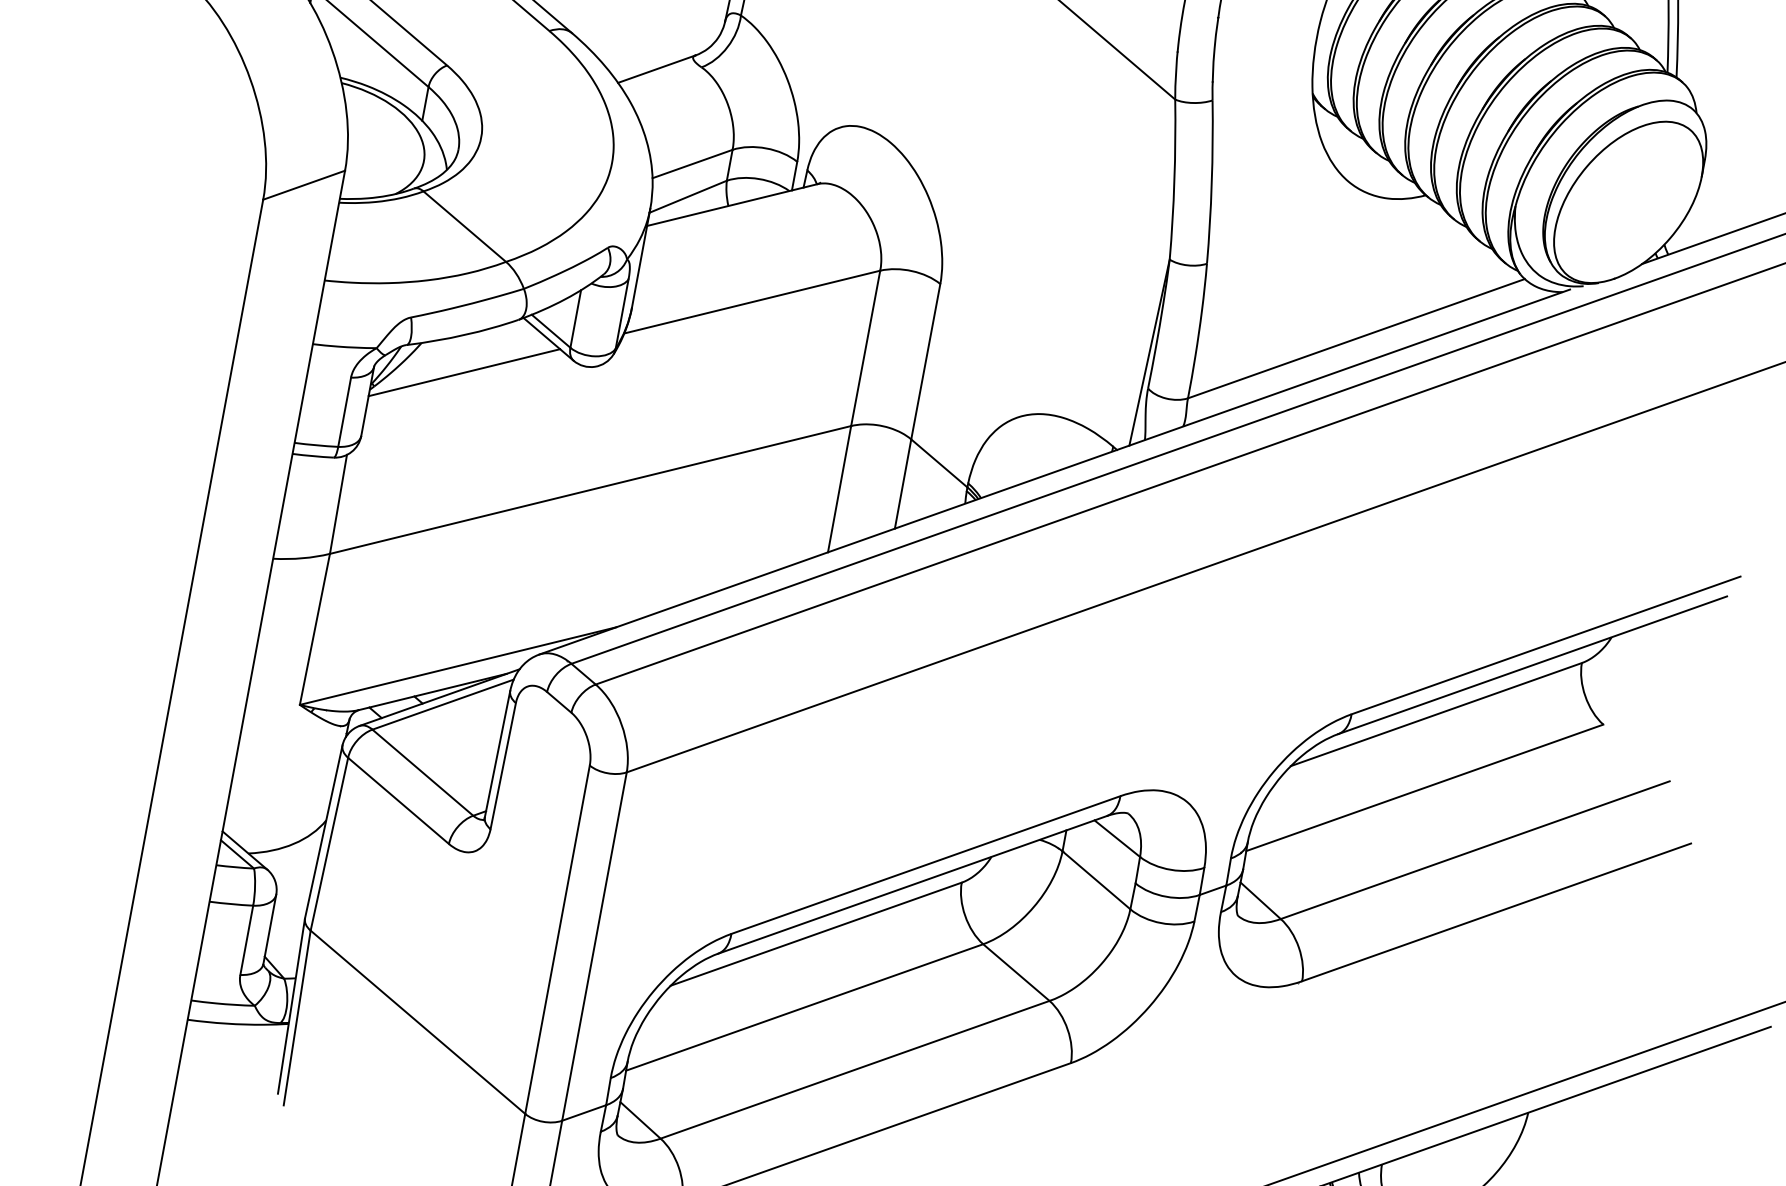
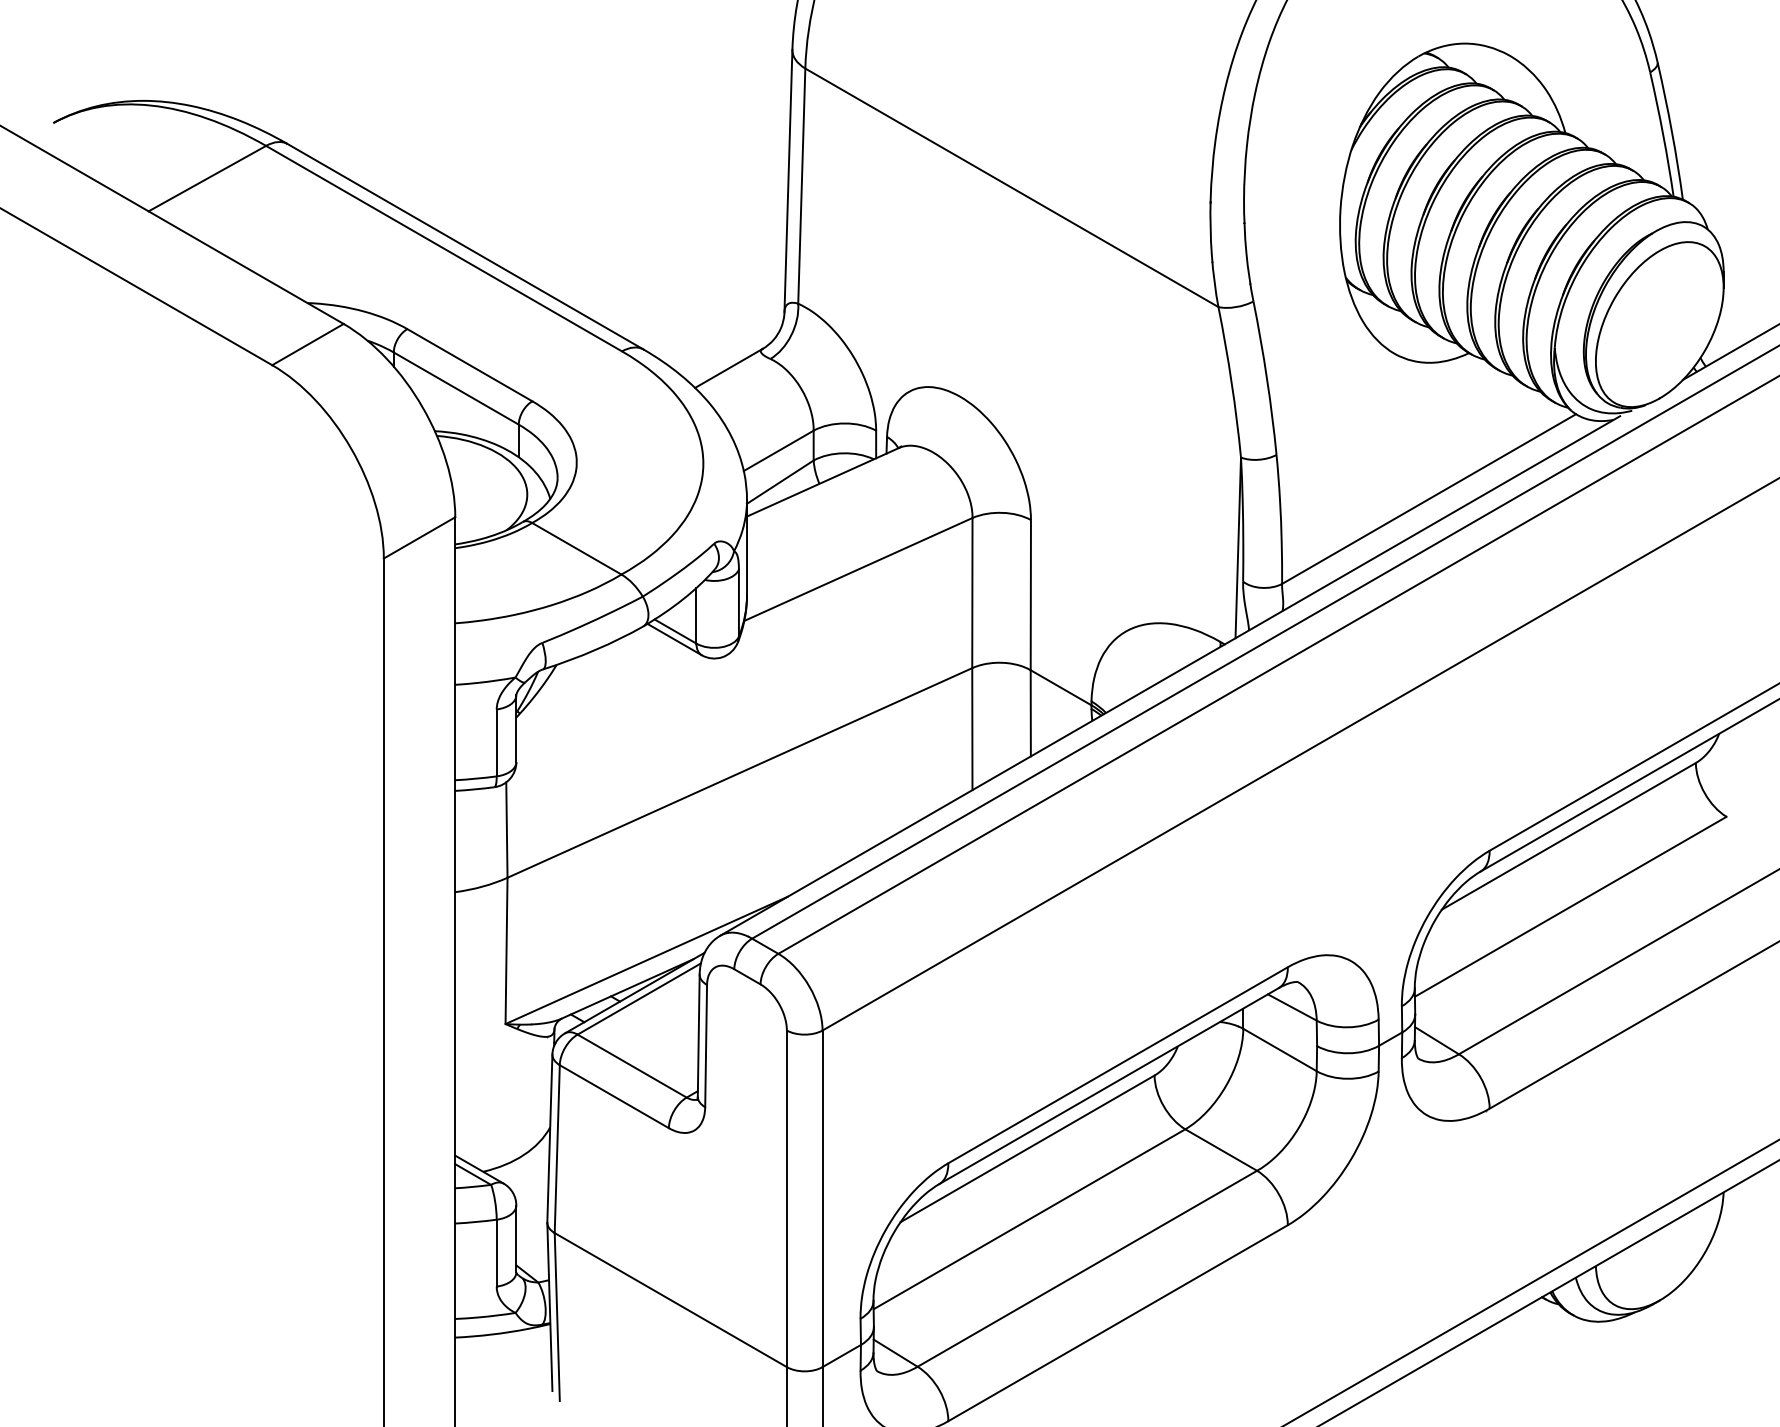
line: (464, 371) -> (601, 684), removed

